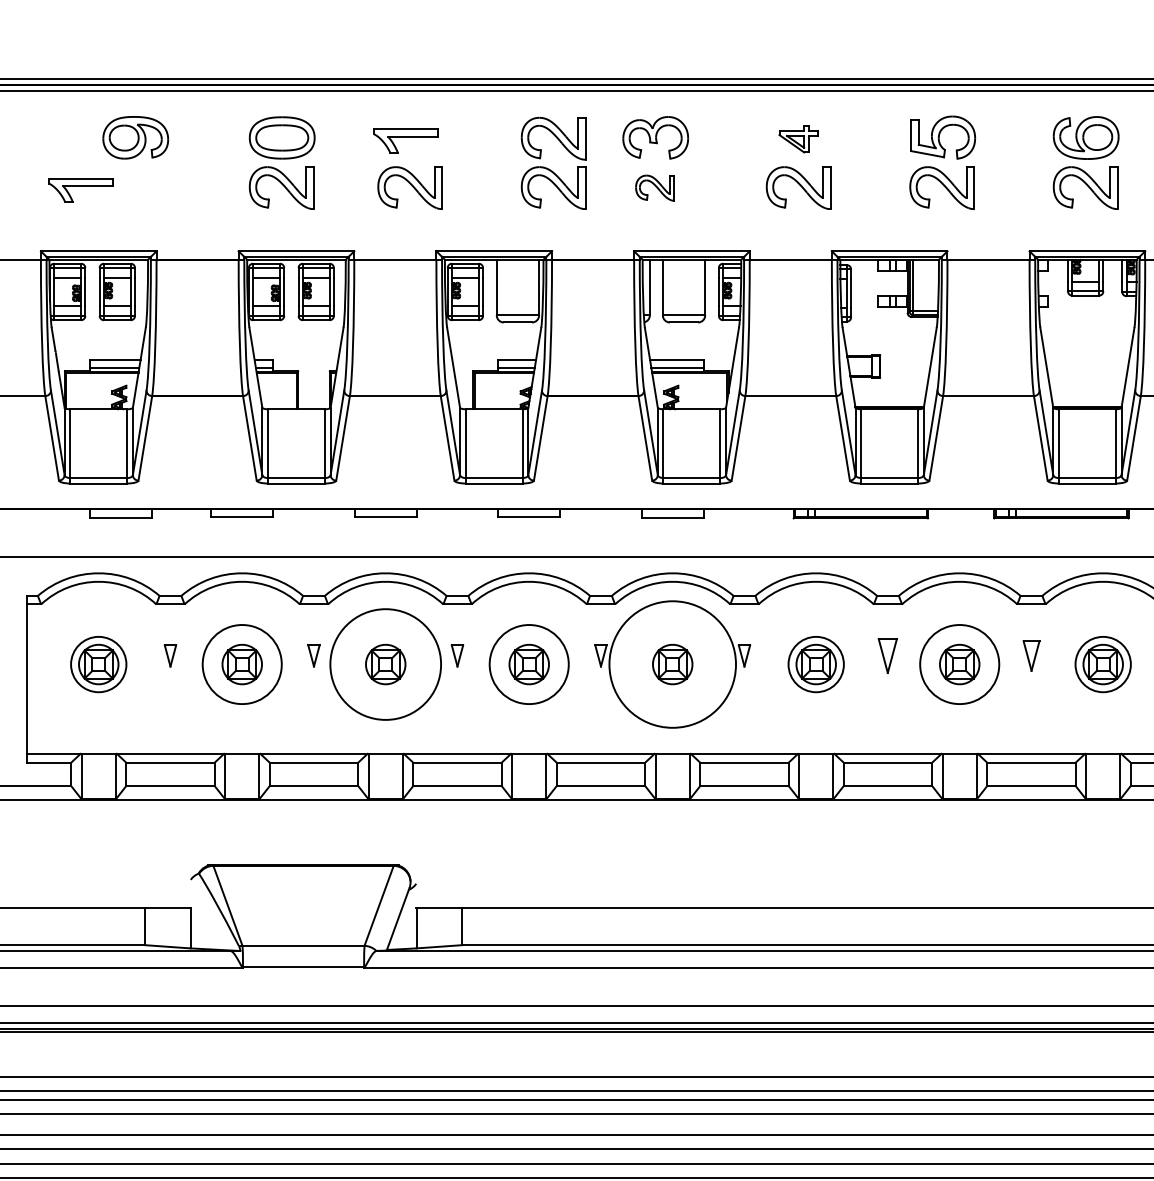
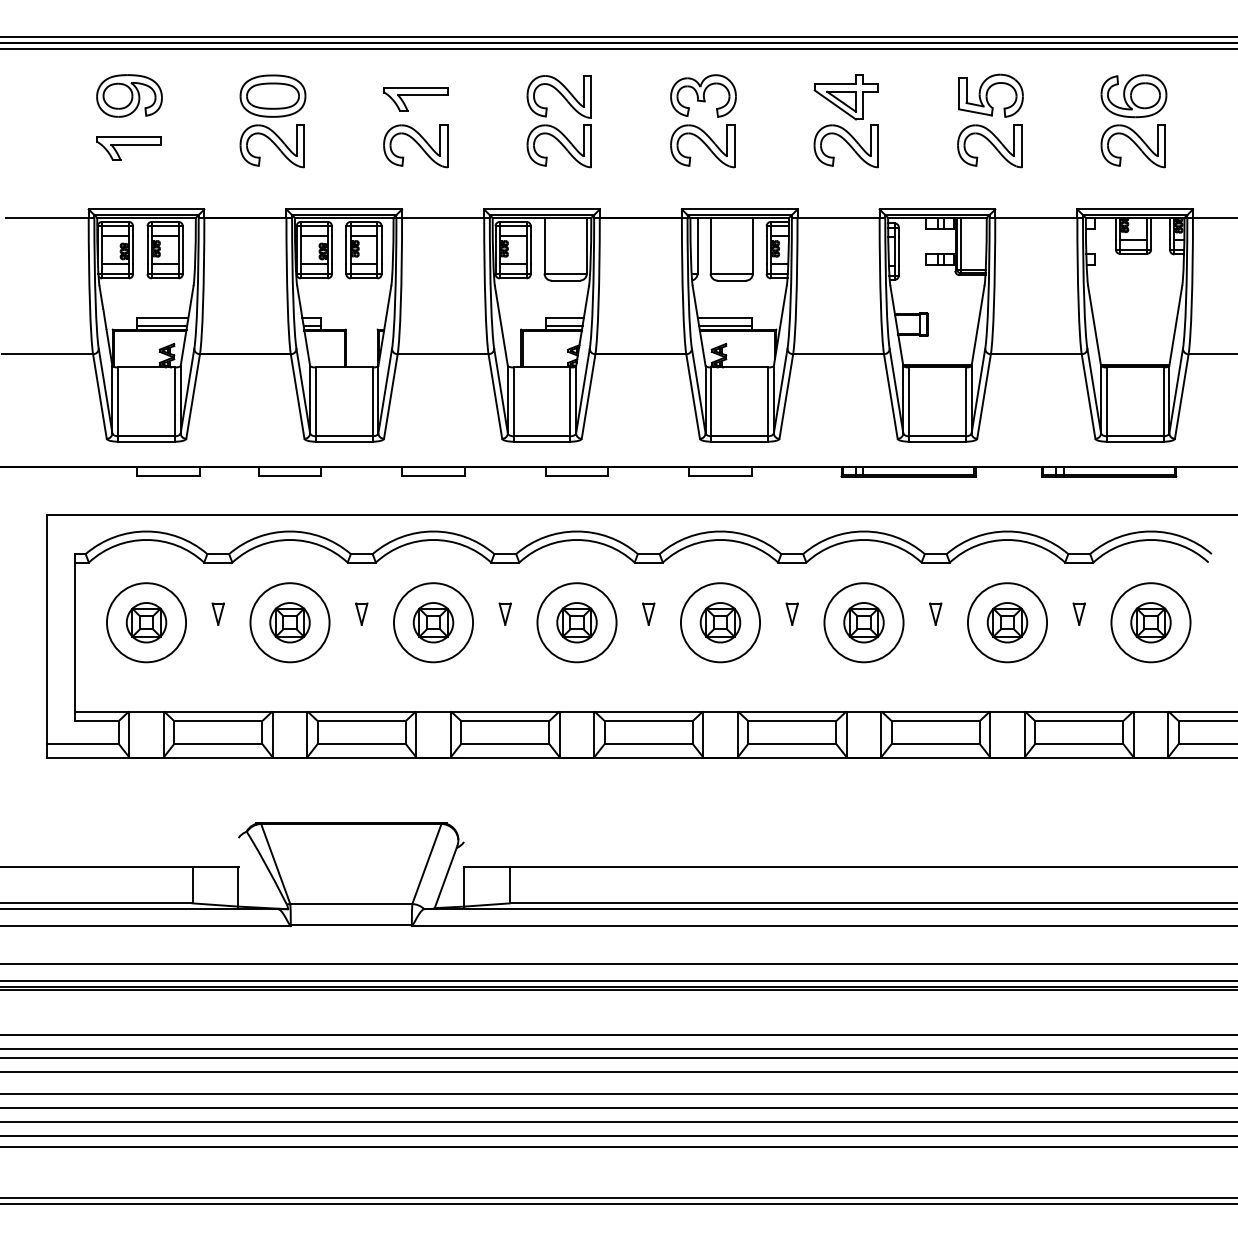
part: (135, 137) -> (129, 95), moved
part: (797, 139) -> (845, 97), size x1.67
part: (405, 141) -> (415, 99), moved
part: (281, 163) -> (272, 121), moved
part: (550, 169) -> (556, 127), moved
part: (409, 188) -> (415, 146), moved
part: (654, 188) -> (702, 146), size x1.67
part: (887, 655) -> (935, 613), size x0.62
part: (1030, 655) -> (1078, 613), size x0.71
circle: (98, 664) -> (146, 622), size x1.43
circle: (385, 664) -> (433, 622), size x0.71
circle: (672, 664) -> (720, 622), size x0.62
circle: (815, 664) -> (863, 622), size x1.43
circle: (1102, 664) -> (1150, 622), size x1.43

